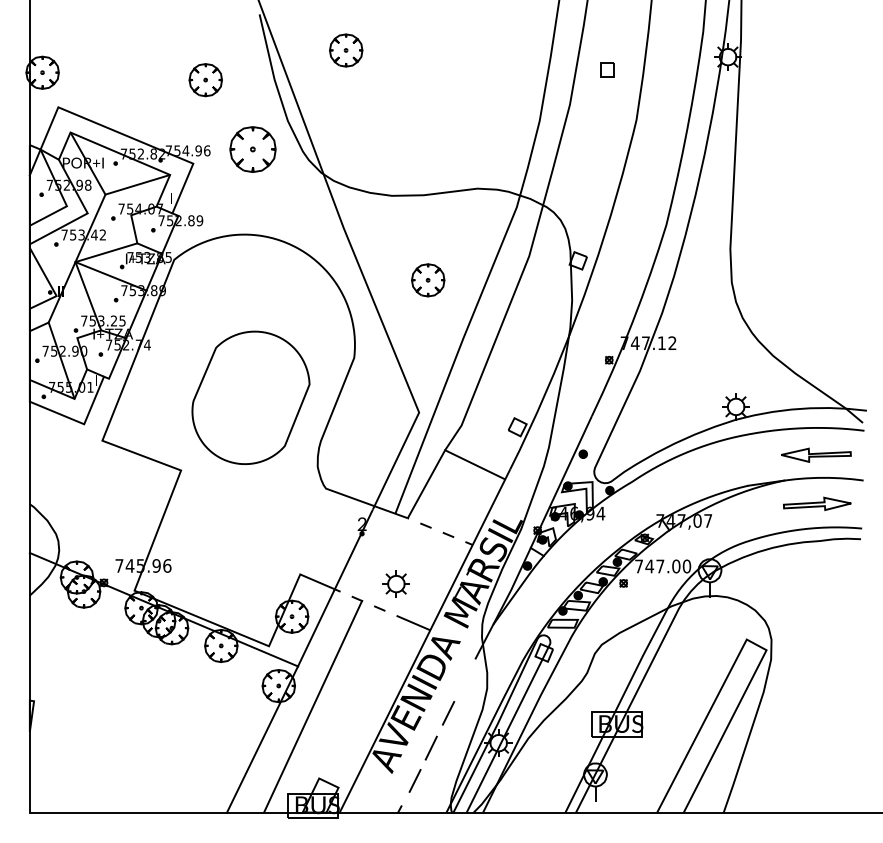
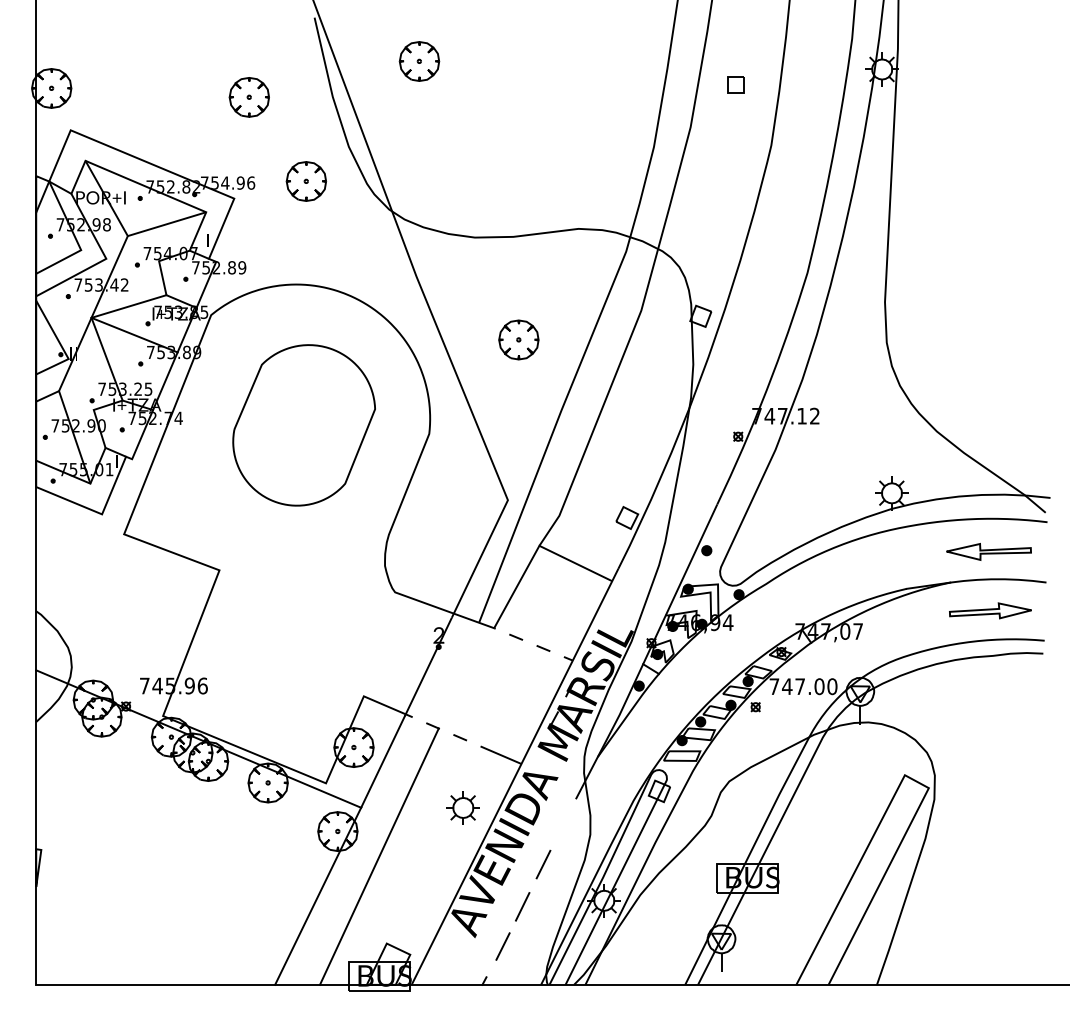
part: (252, 149) -> (305, 181), size x0.71
part: (250, 397) -> (303, 425), moved
part: (395, 583) -> (462, 807), moved

